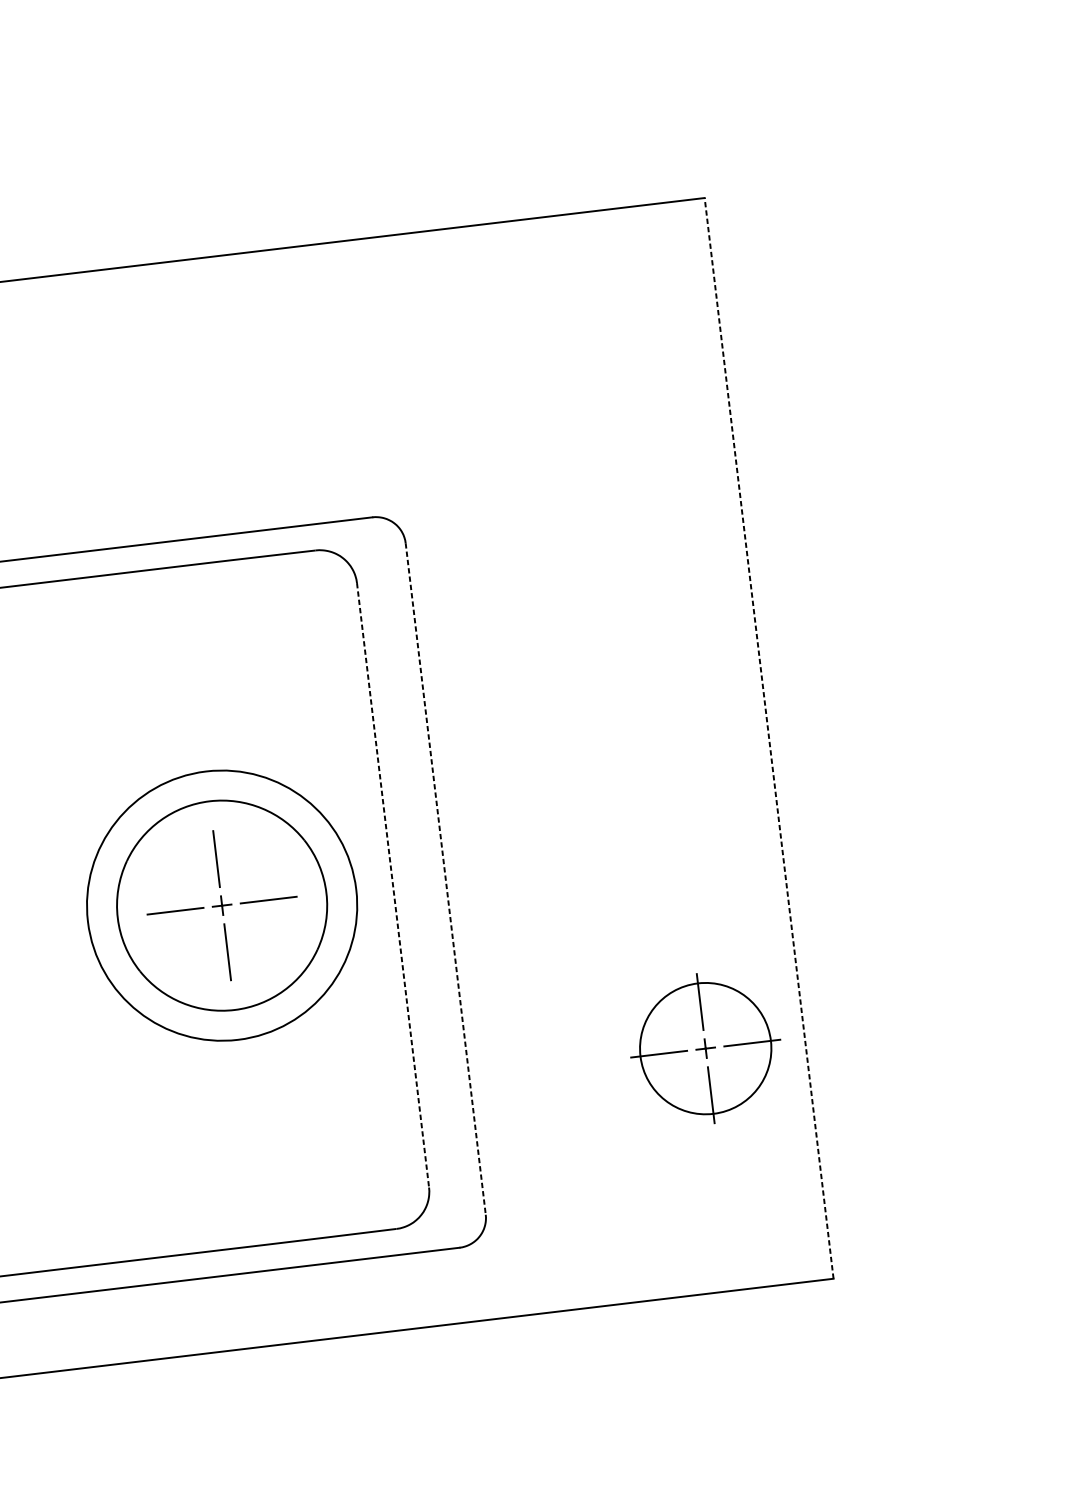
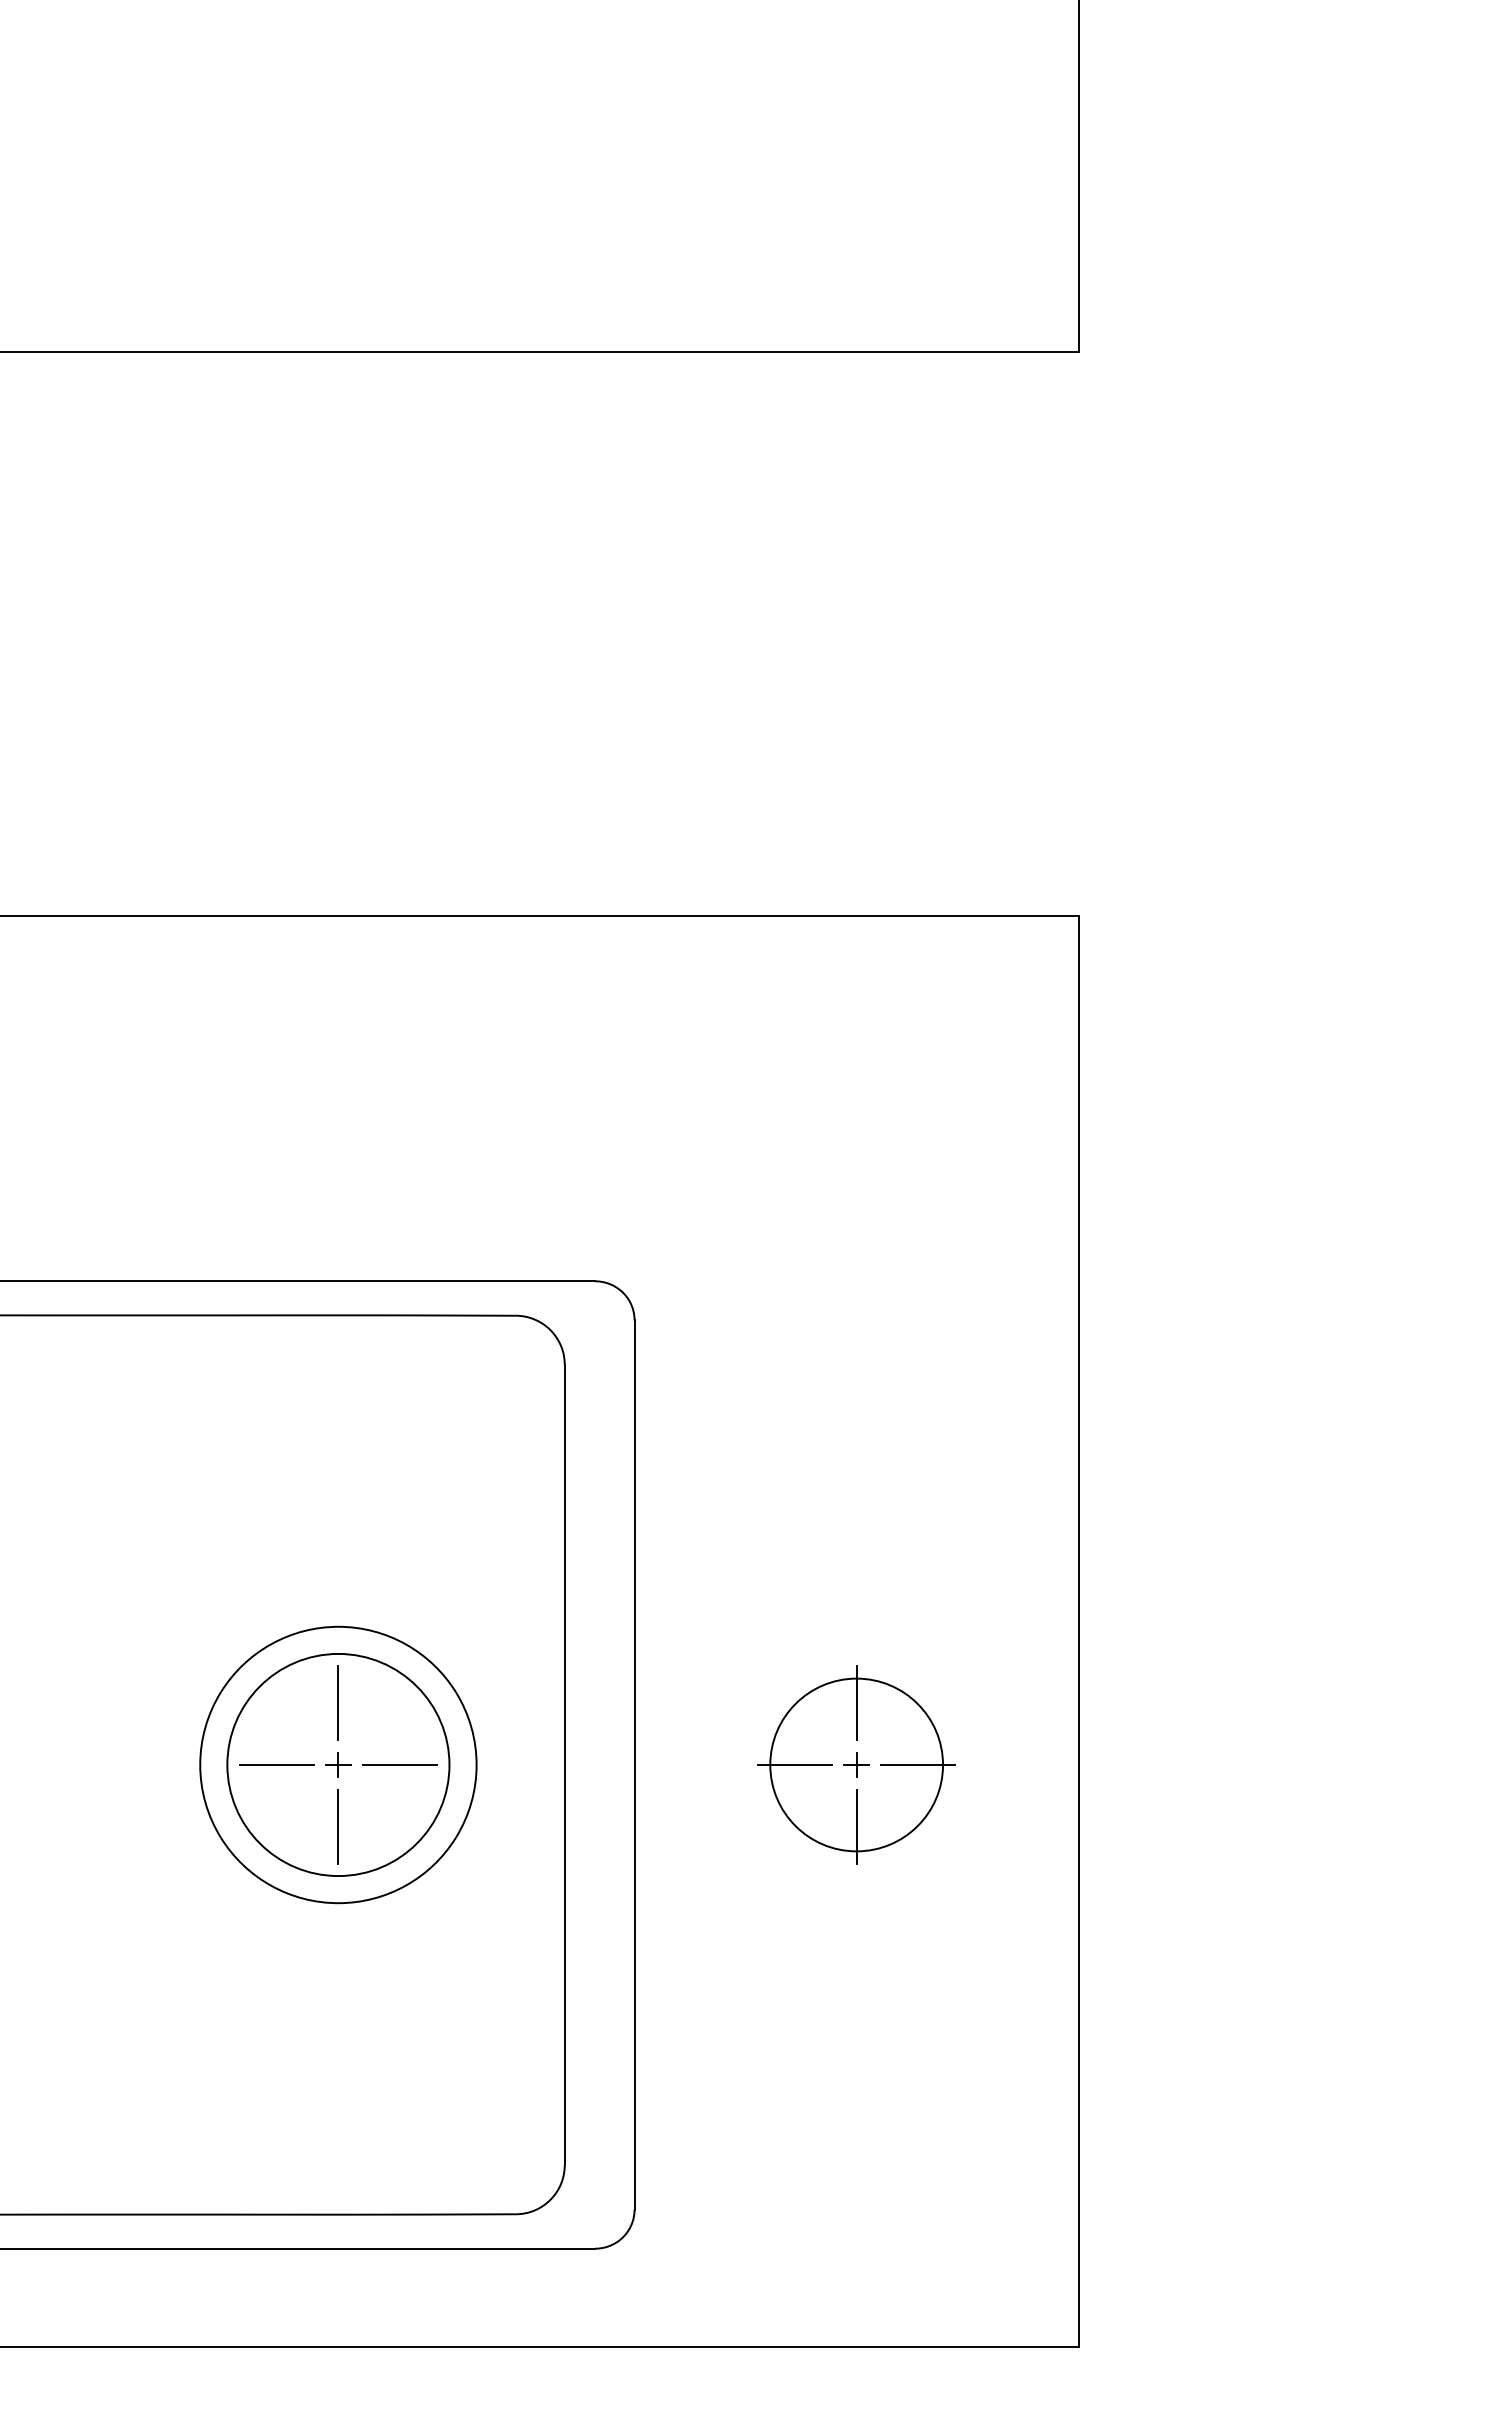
line: (768, 738) -> (1078, 1631), dashed -> solid
line: (445, 879) -> (634, 1765), dashed -> solid
line: (392, 885) -> (564, 1765), dashed -> solid
circle: (222, 905) -> (338, 1764), size x0.62
part: (705, 1048) -> (856, 1764), moved

